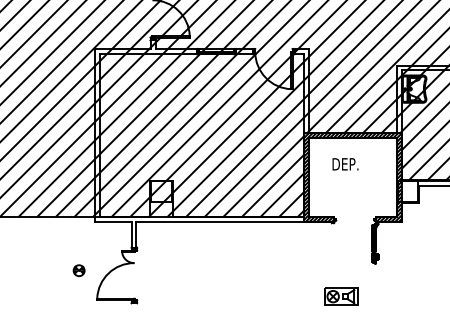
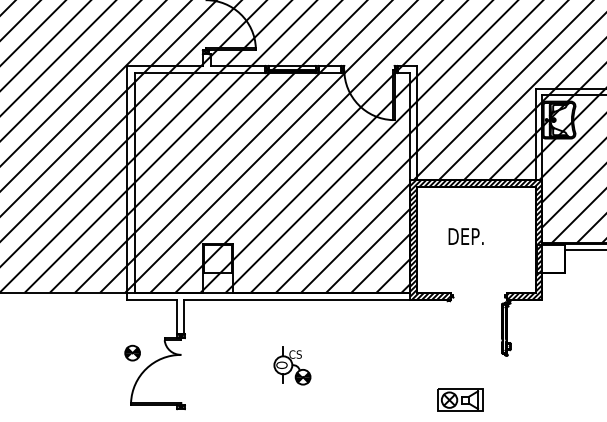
text: (345, 164) -> (465, 236), moved
part: (79, 270) -> (132, 352), moved
part: (216, 270) -> (292, 365), added

